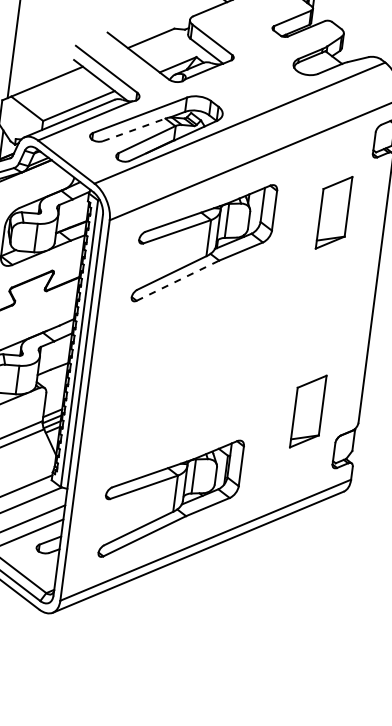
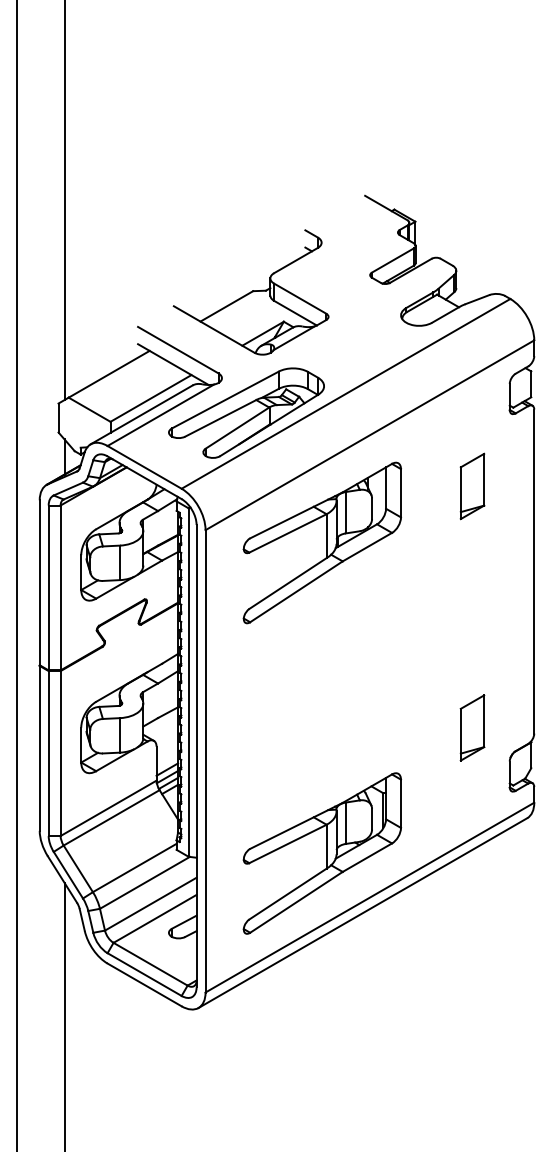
line: (134, 130) -> (221, 418), dashed -> solid
part: (334, 212) -> (472, 486), size x0.71
line: (178, 280) -> (296, 591), dashed -> solid
part: (308, 411) -> (472, 727), size x0.71

